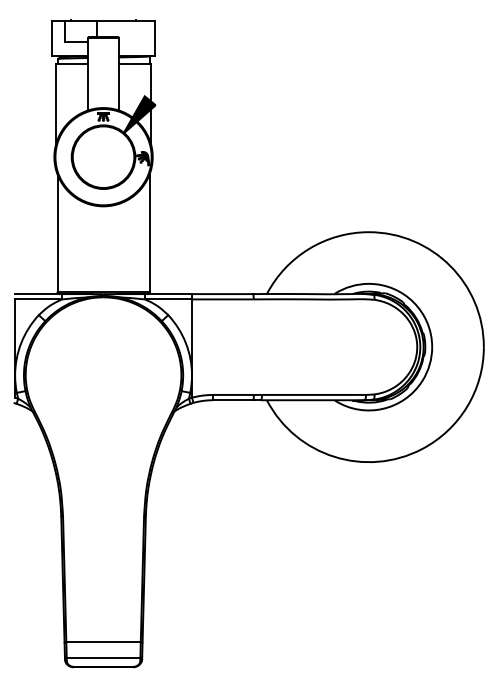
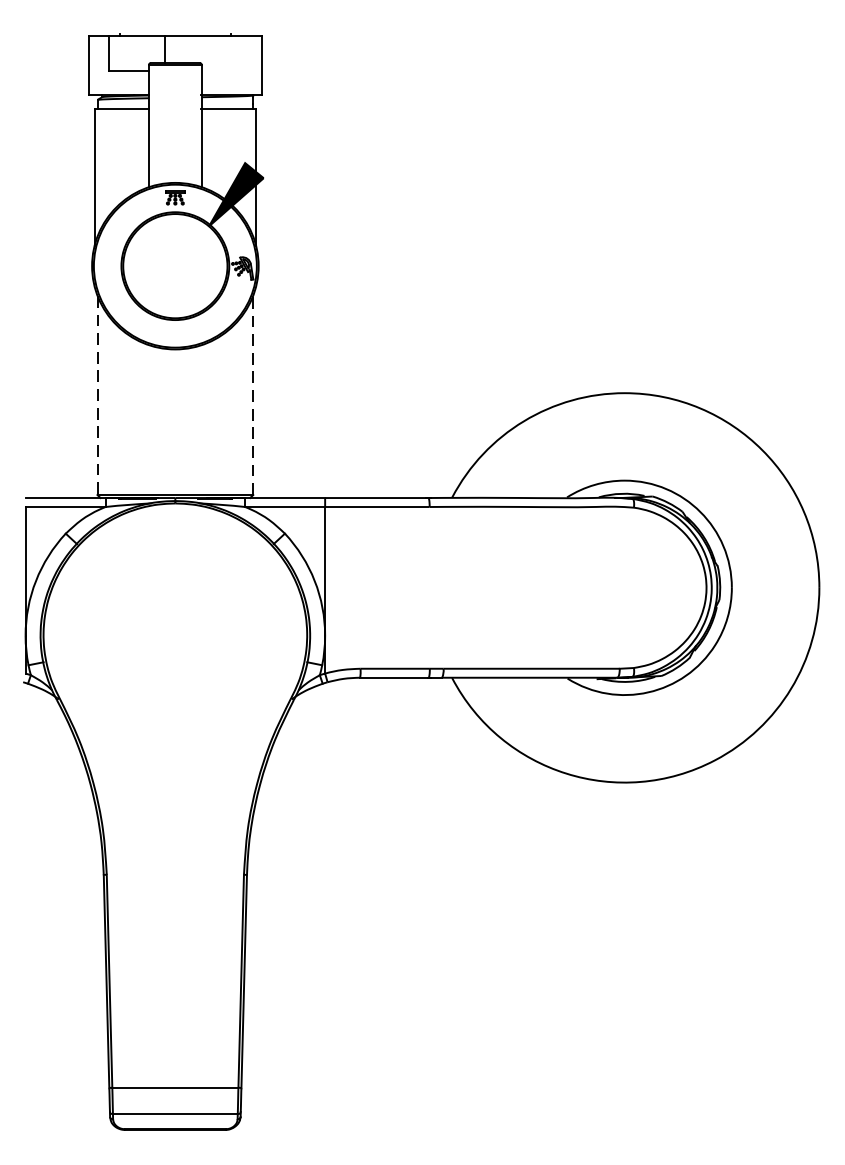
line: (57, 233) -> (97, 395), solid -> dashed
line: (149, 233) -> (253, 395), solid -> dashed

